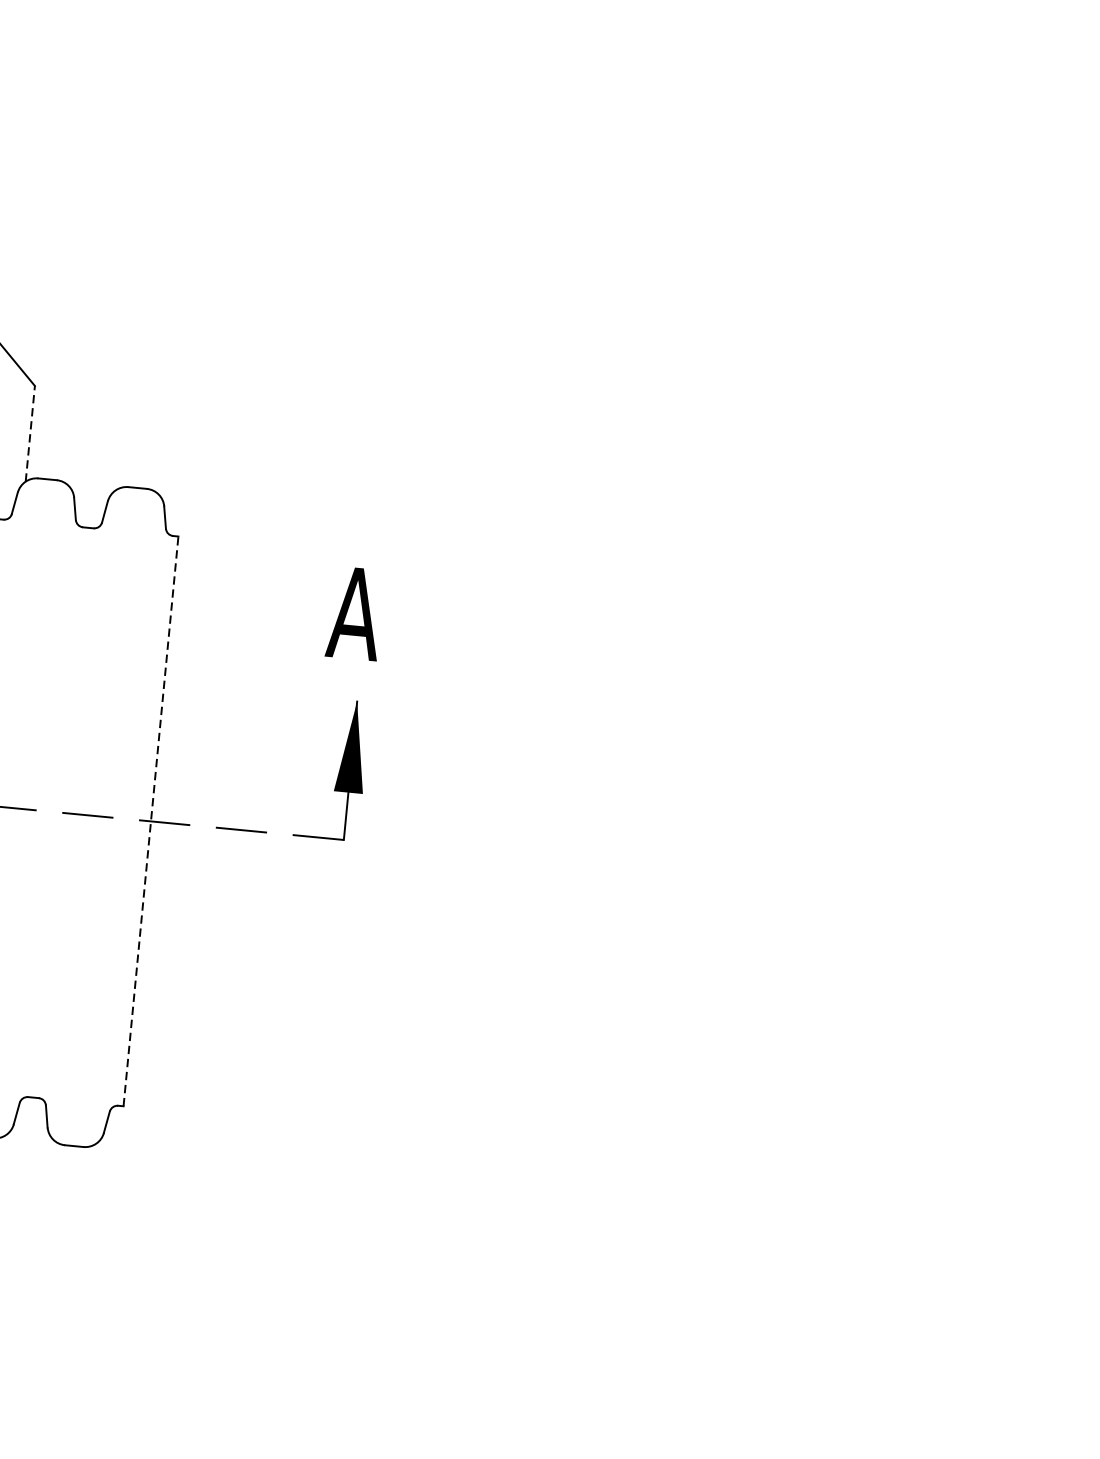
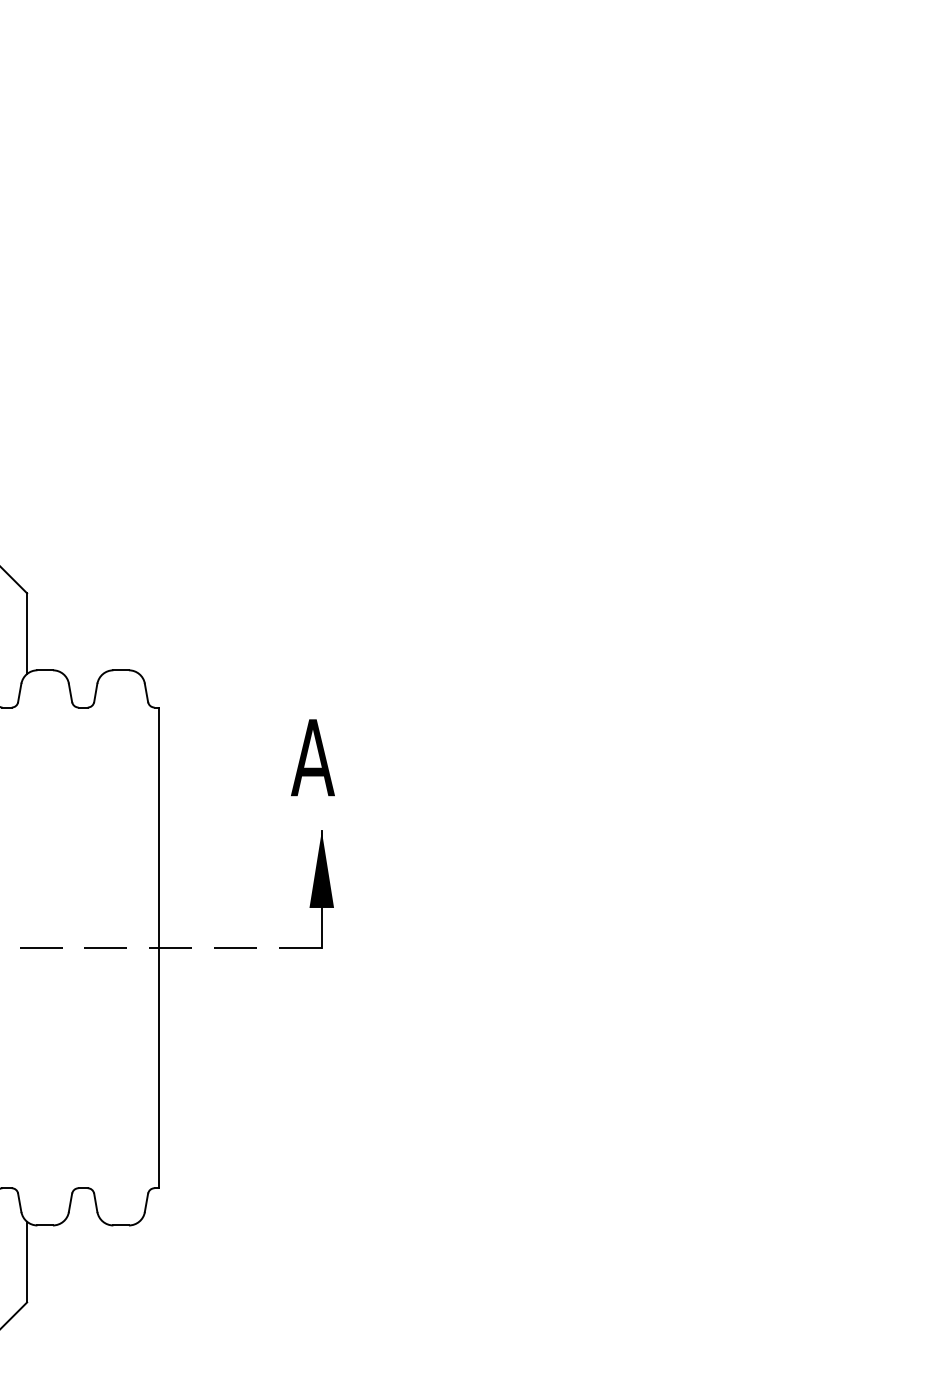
line: (30, 433) -> (27, 633), dashed -> solid
line: (151, 820) -> (159, 947), dashed -> solid

